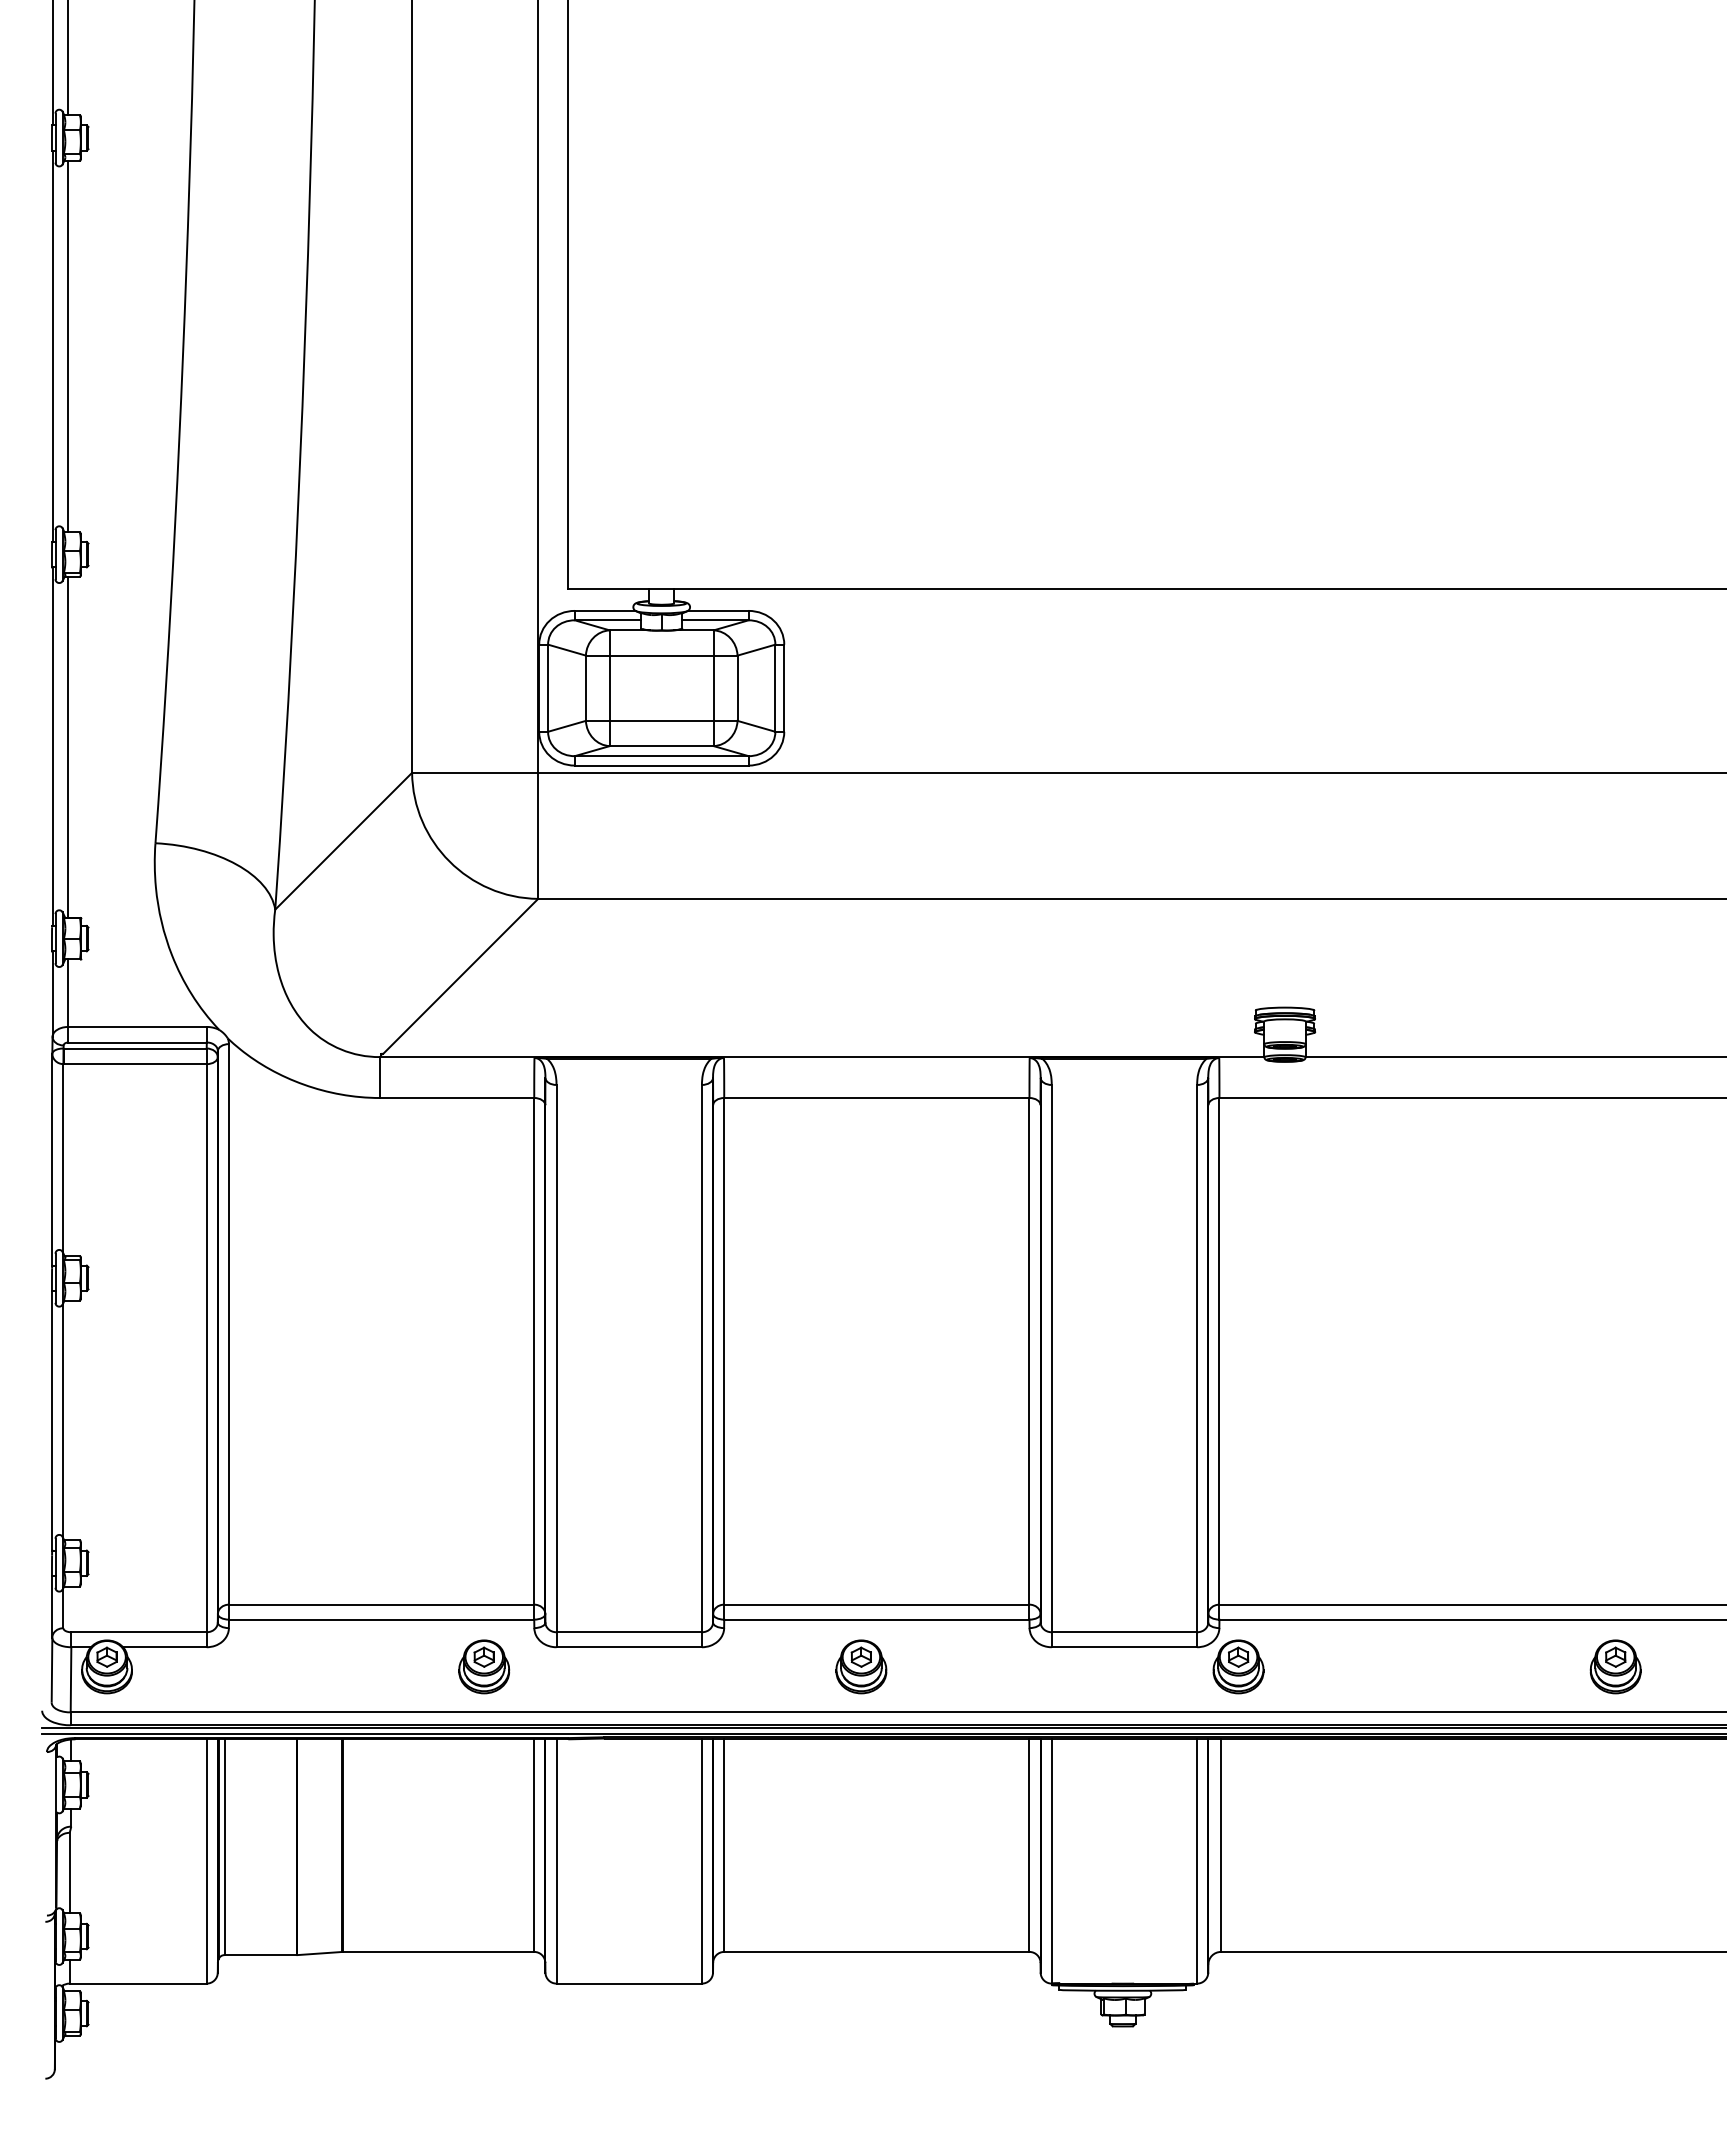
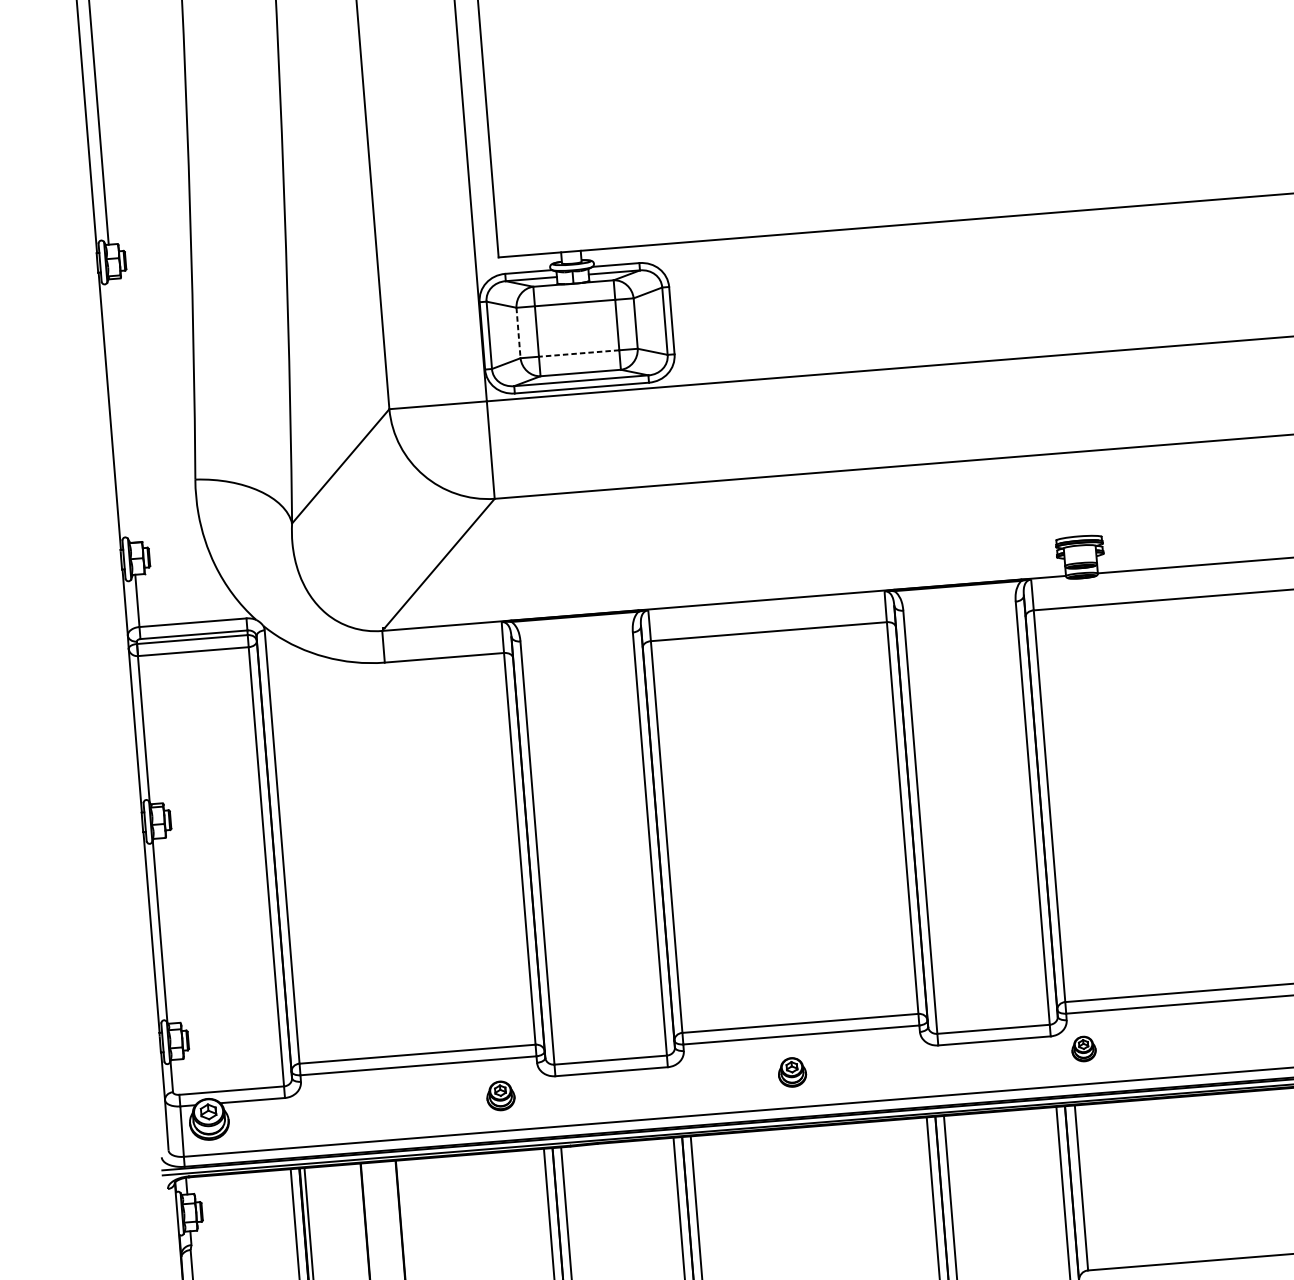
line: (585, 688) -> (518, 333), solid -> dashed
line: (661, 720) -> (578, 353), solid -> dashed
line: (68, 746) -> (122, 410), removed
part: (484, 1666) -> (500, 1095), size x0.7
part: (861, 1666) -> (792, 1072), size x0.7
part: (1238, 1666) -> (1083, 1048), size x0.6

